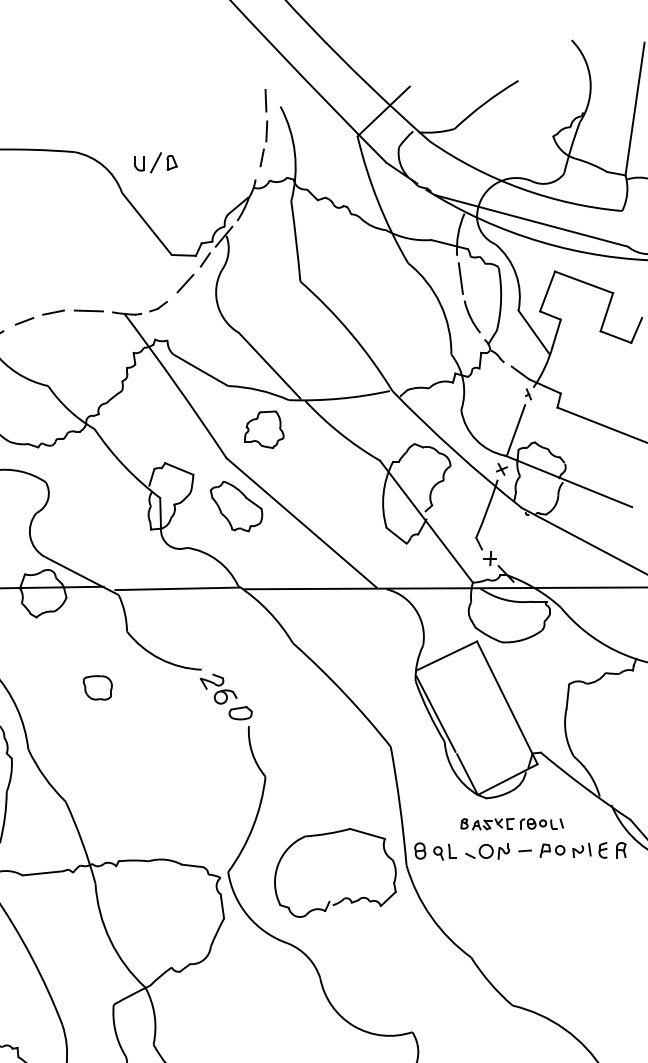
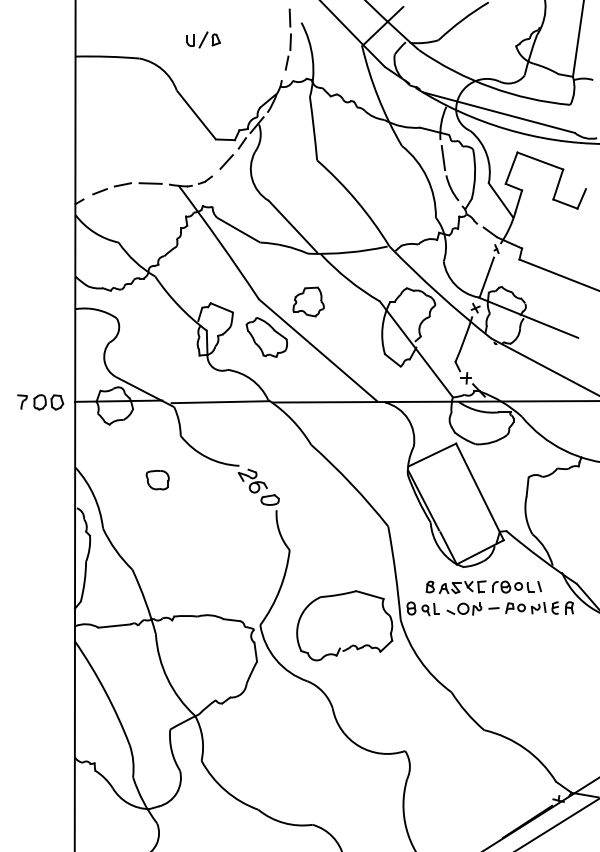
part: (155, 162) -> (203, 39), moved
part: (264, 429) -> (308, 301), moved
part: (511, 824) -> (483, 587), size x1.43

